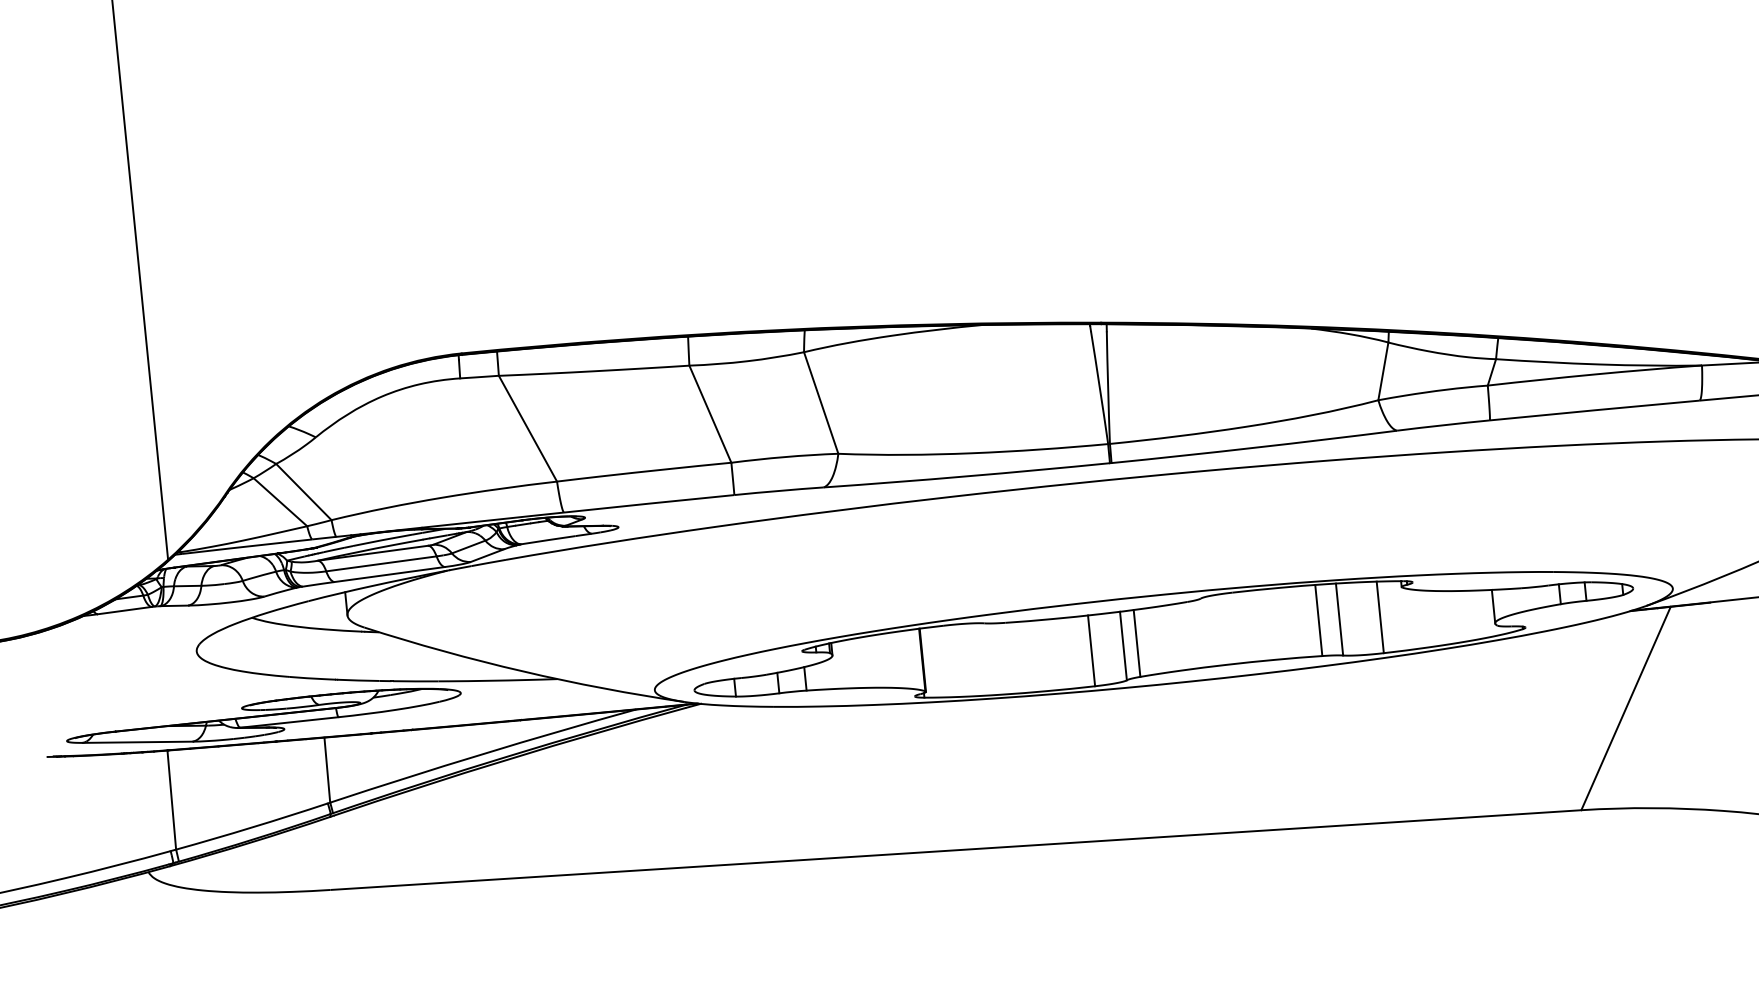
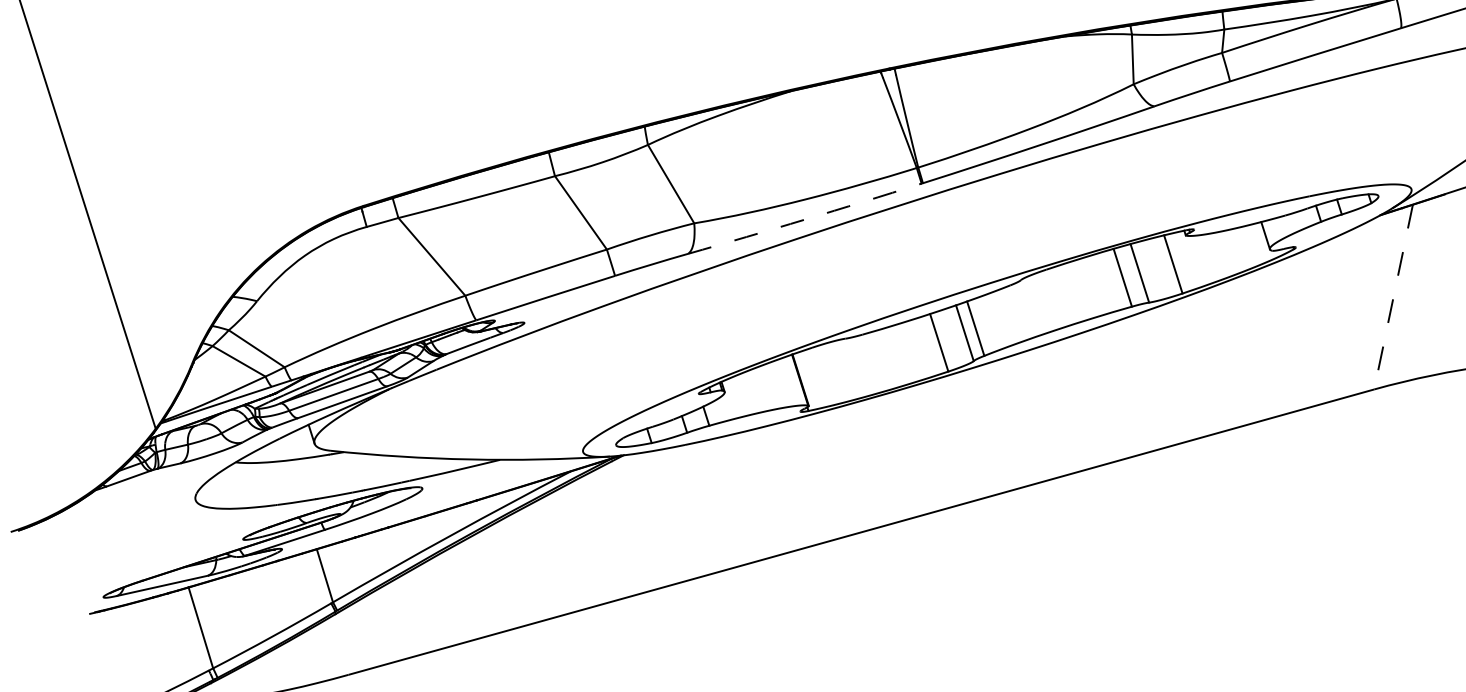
arc: (966, 476) -> (804, 219), solid -> dashed
line: (1625, 709) -> (1393, 298), solid -> dashed

